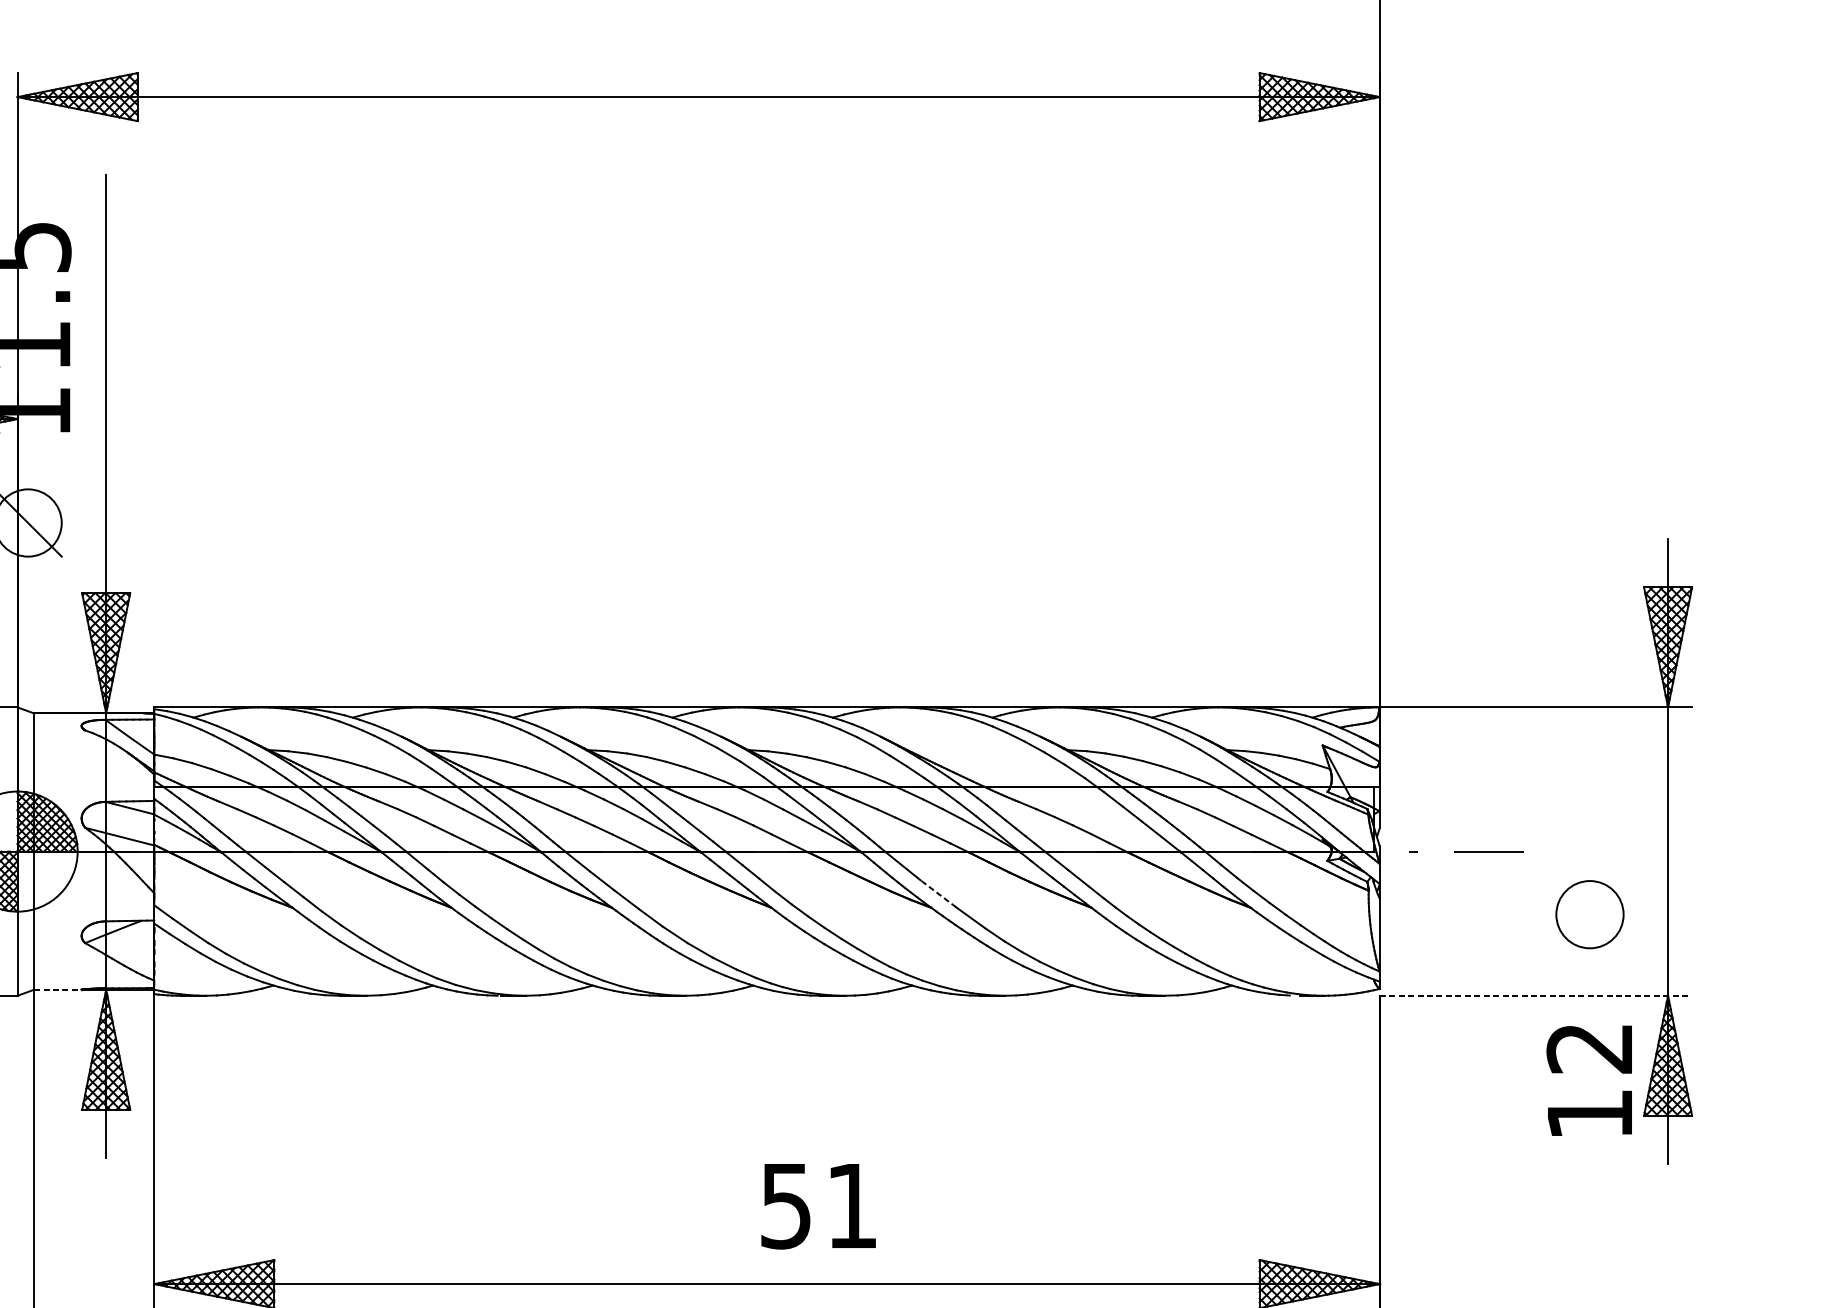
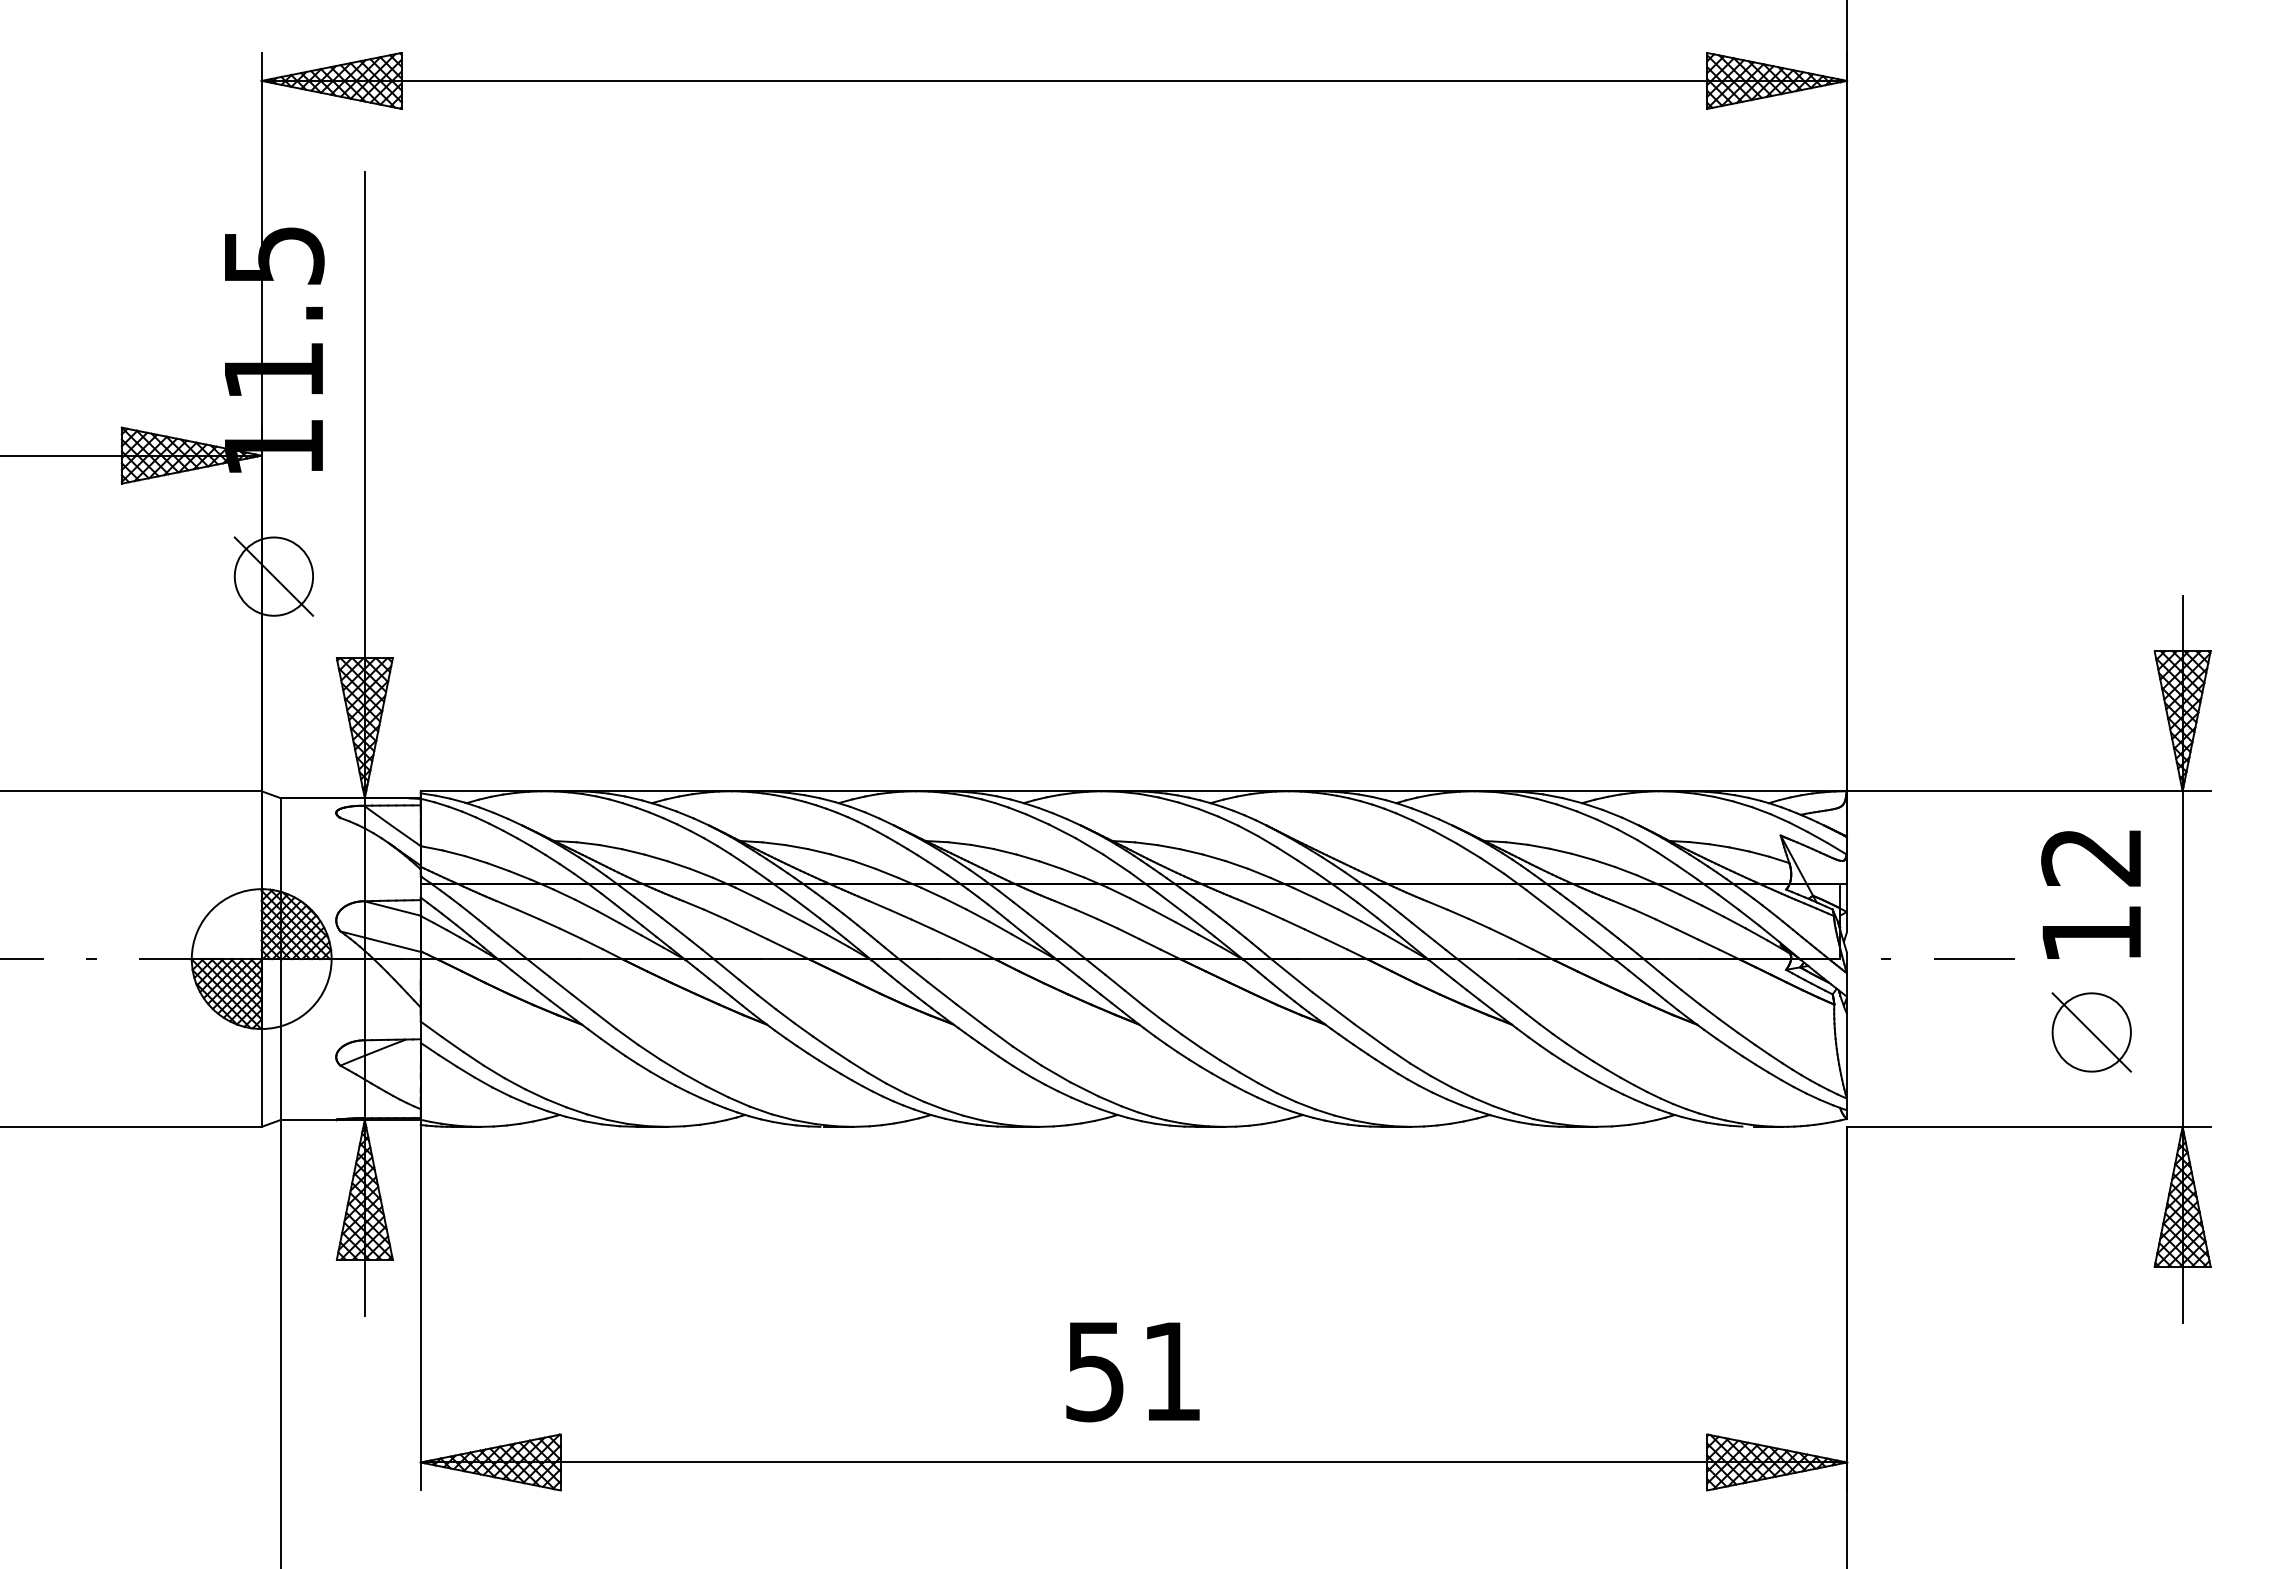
line: (938, 893) -> (1333, 1007), dashed -> solid
line: (1589, 914) -> (2091, 1032), added
line: (57, 989) -> (308, 1119), dashed -> solid
line: (1535, 995) -> (2028, 1126), dashed -> solid
text: (1588, 1080) -> (2090, 894), moved
text: (818, 1206) -> (1132, 1372), moved

